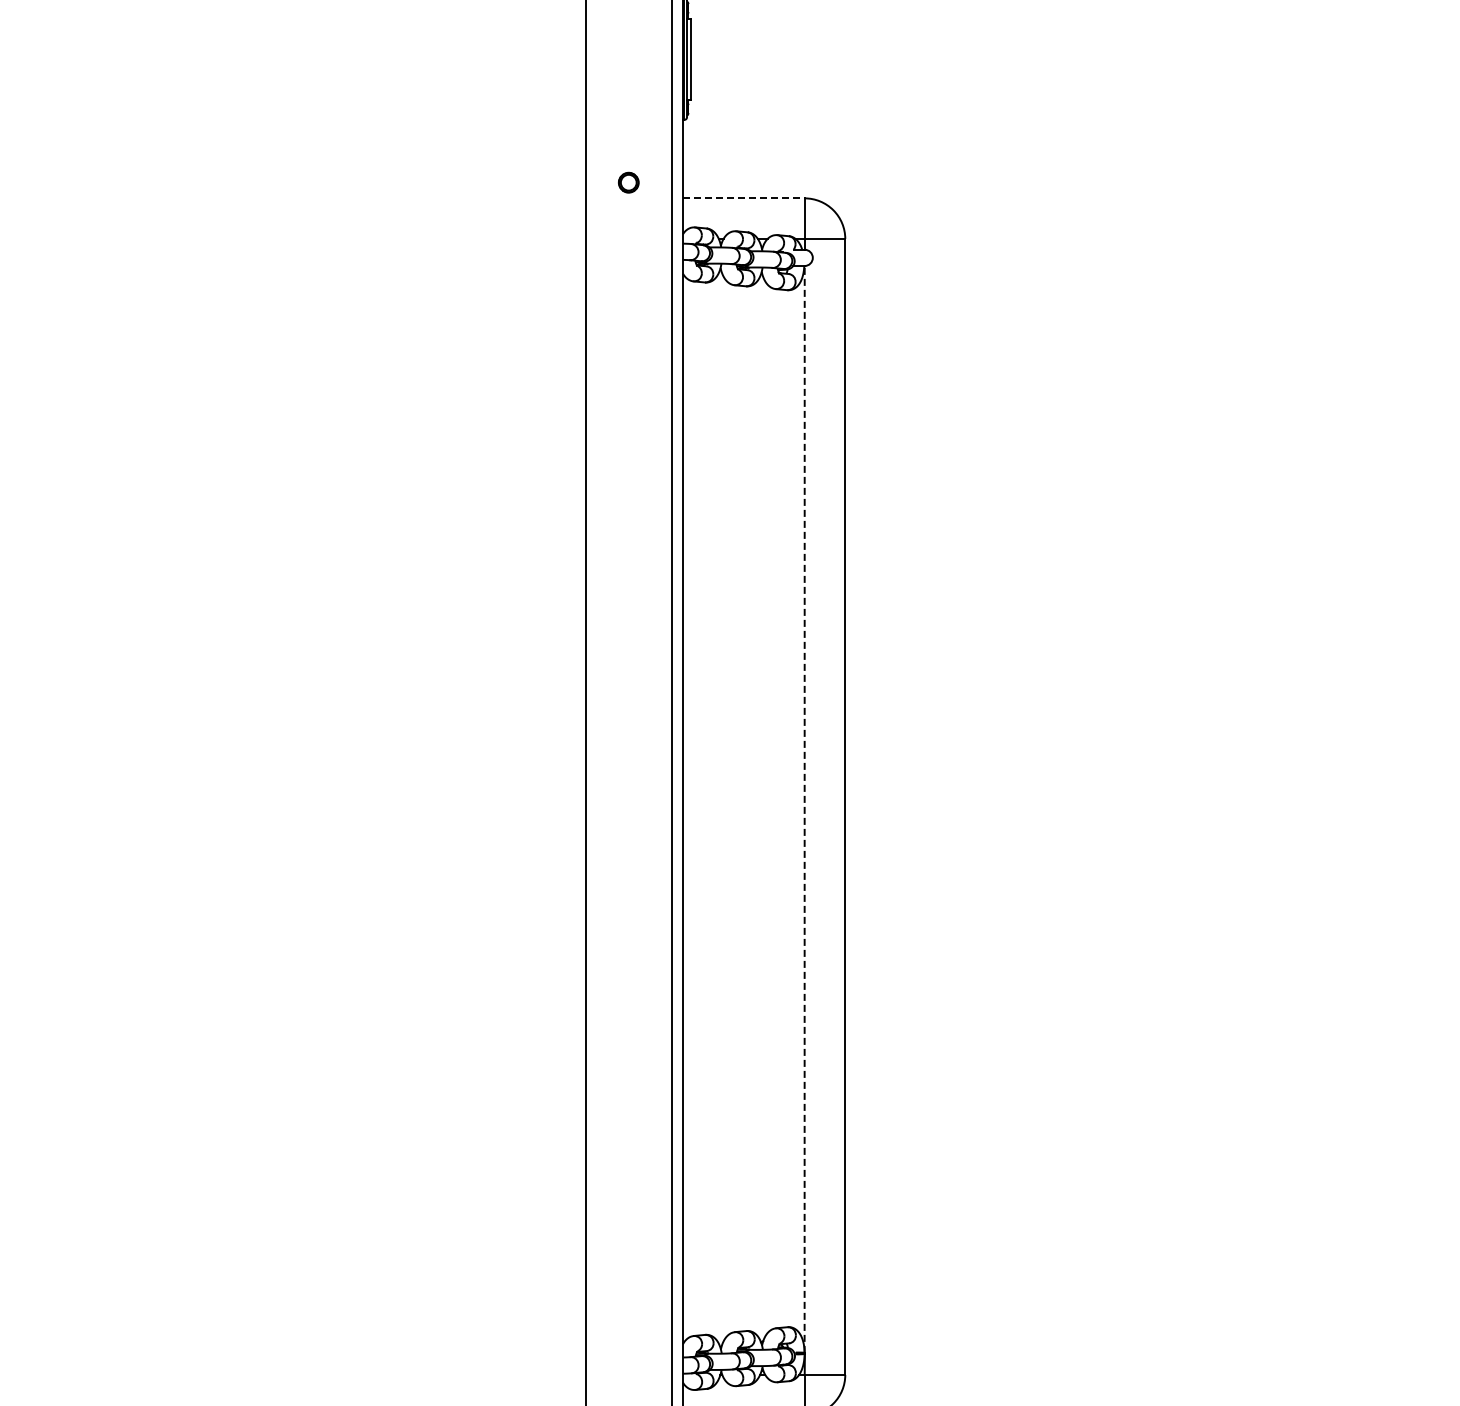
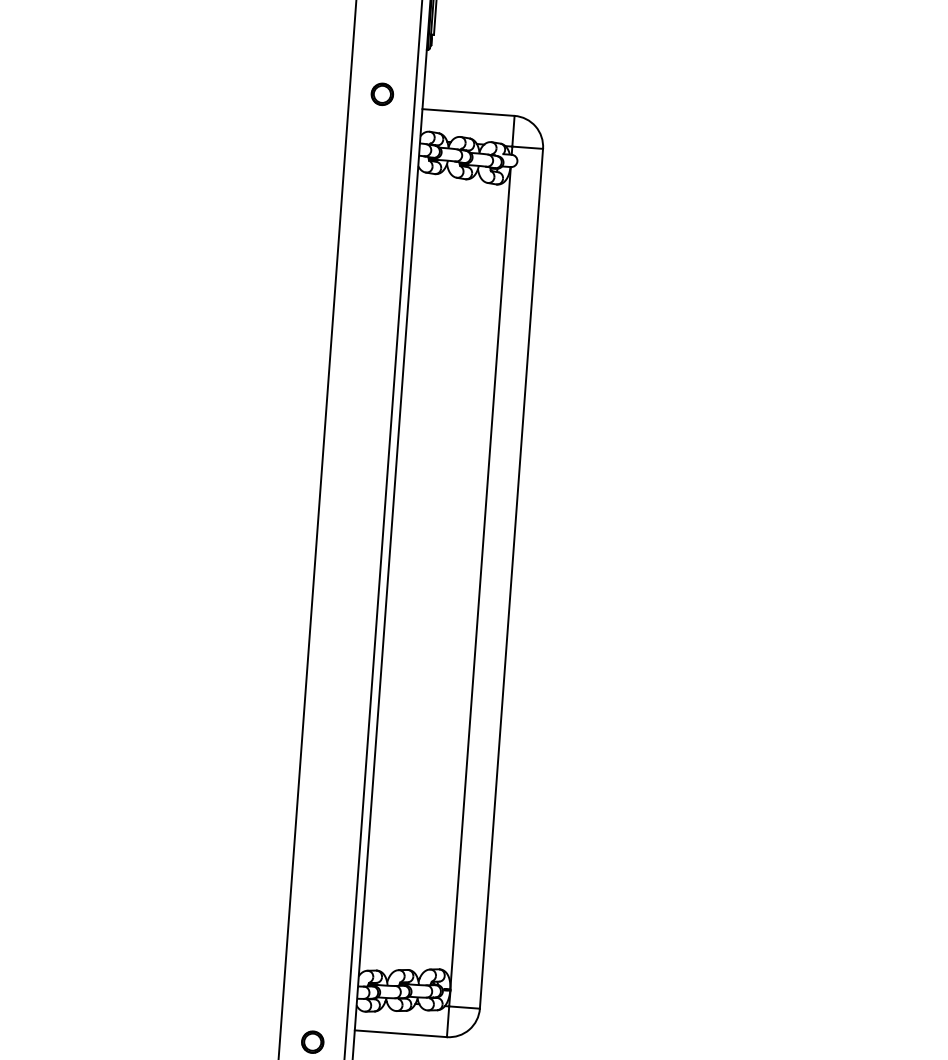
part: (628, 182) -> (382, 94), size x1.43
line: (743, 198) -> (468, 112), dashed -> solid
line: (804, 808) -> (480, 577), dashed -> solid

